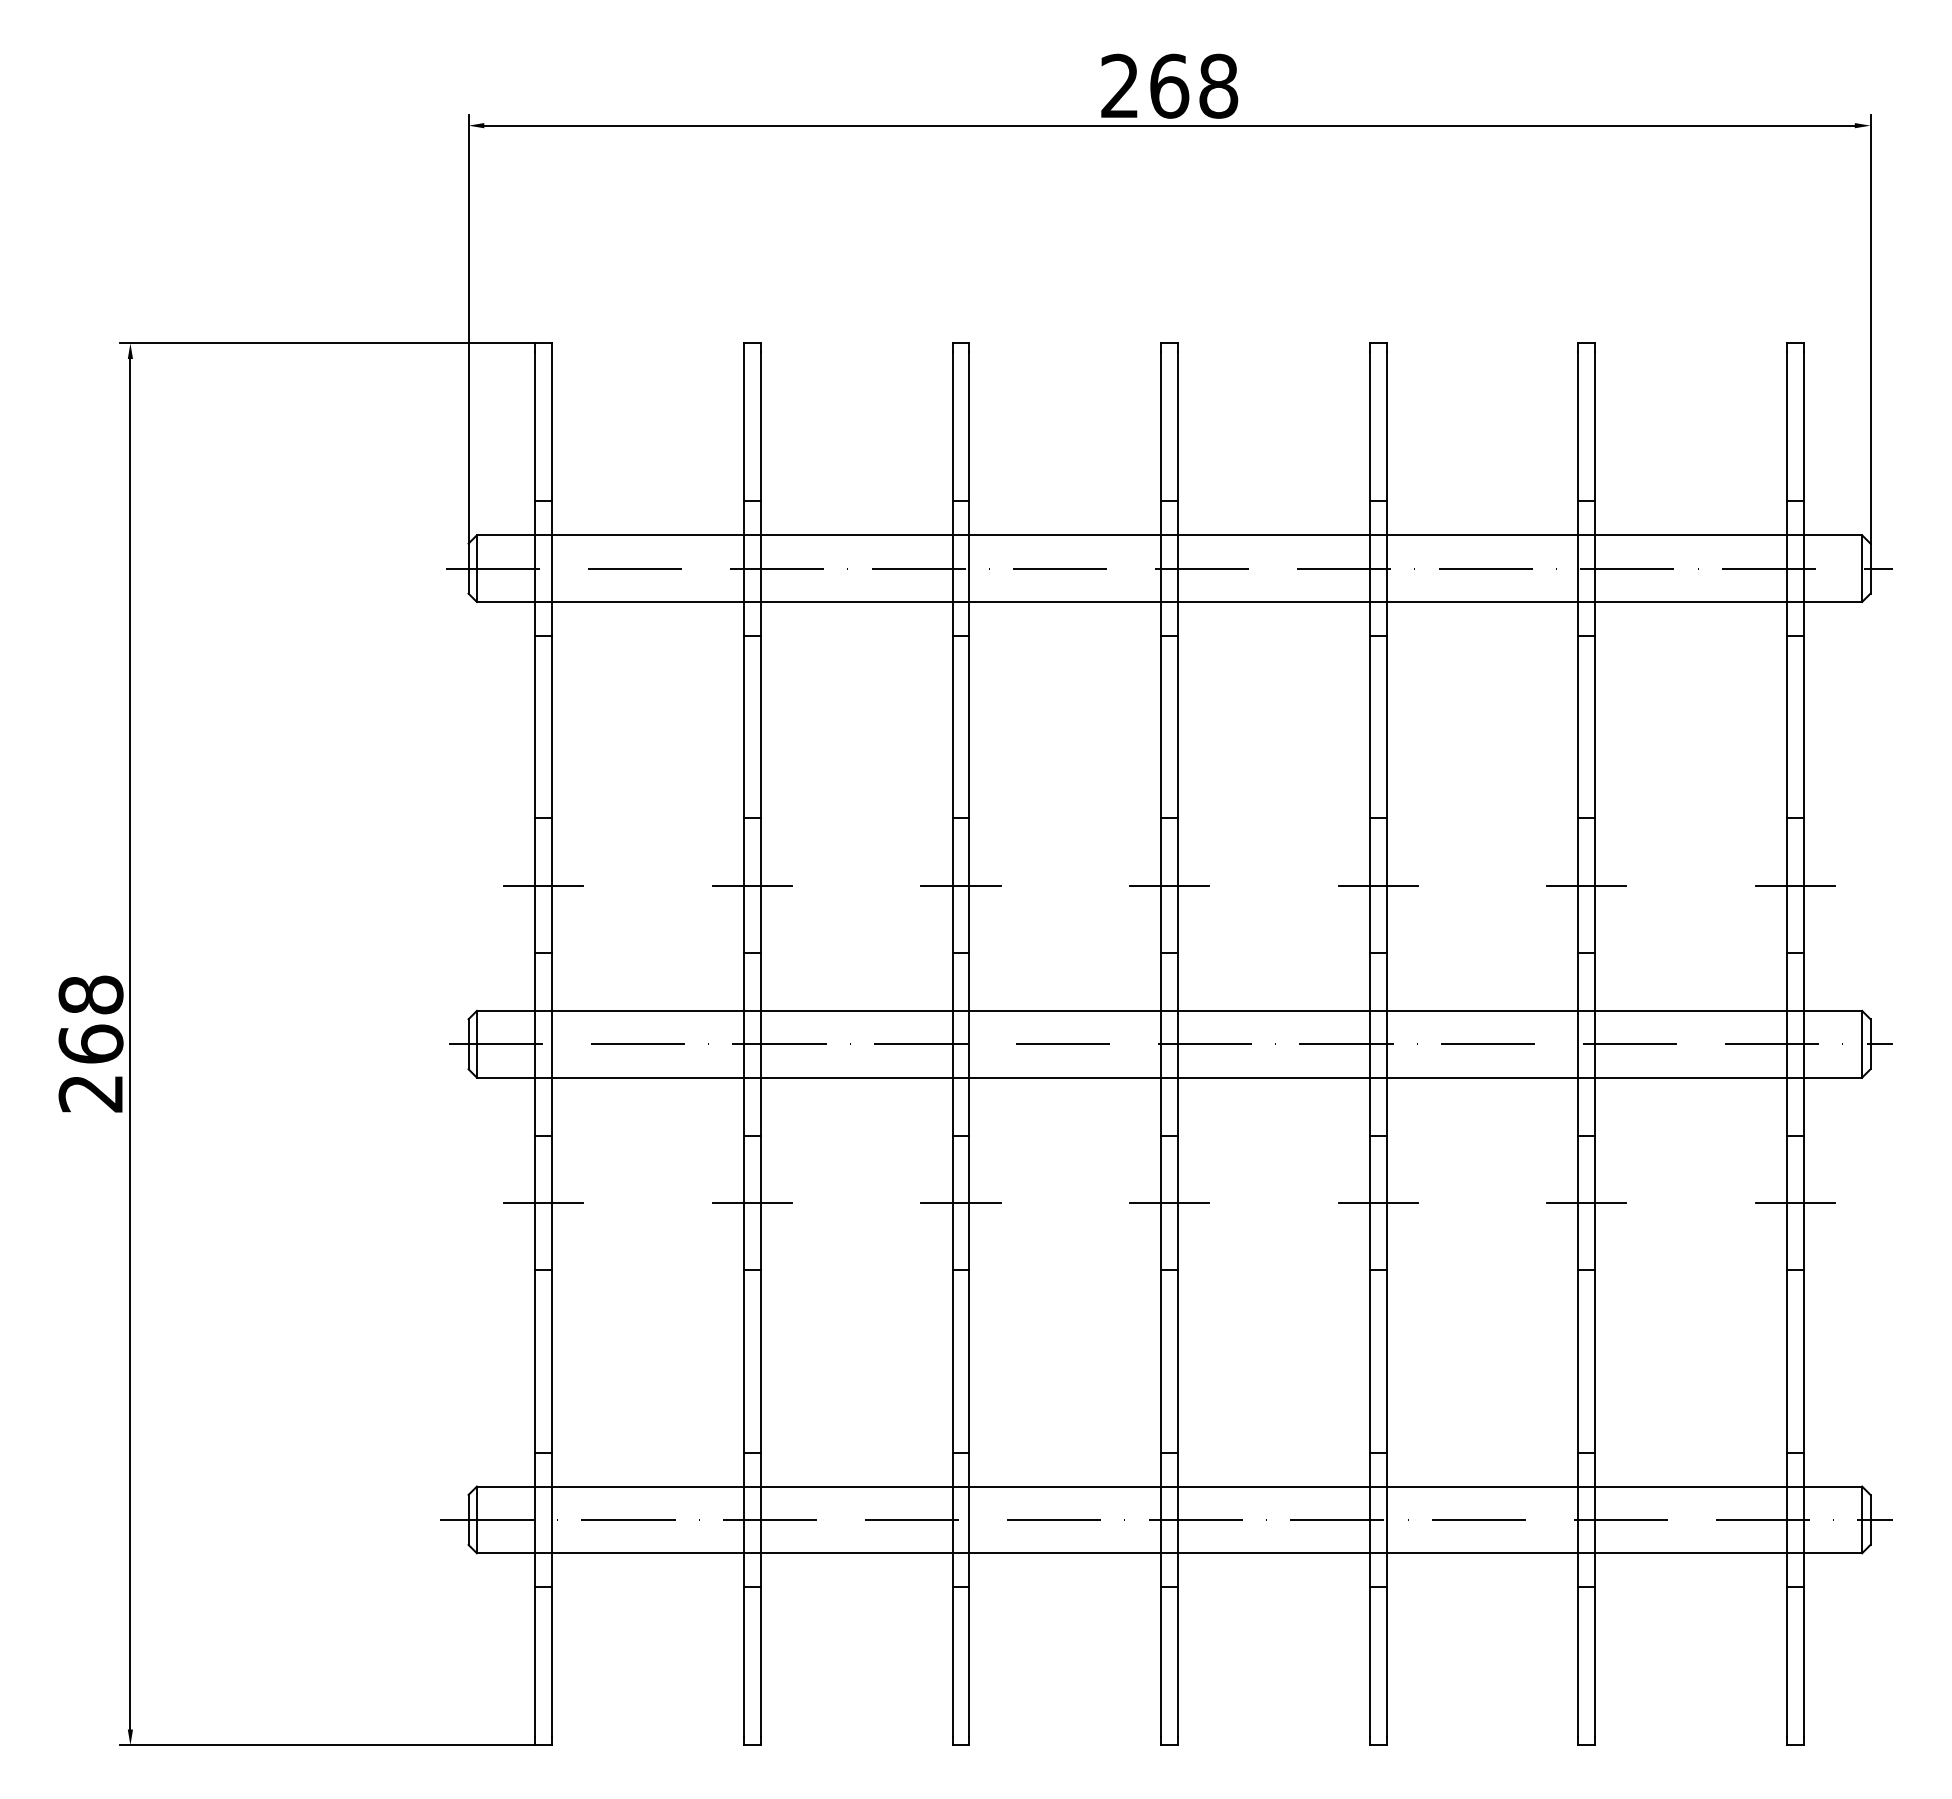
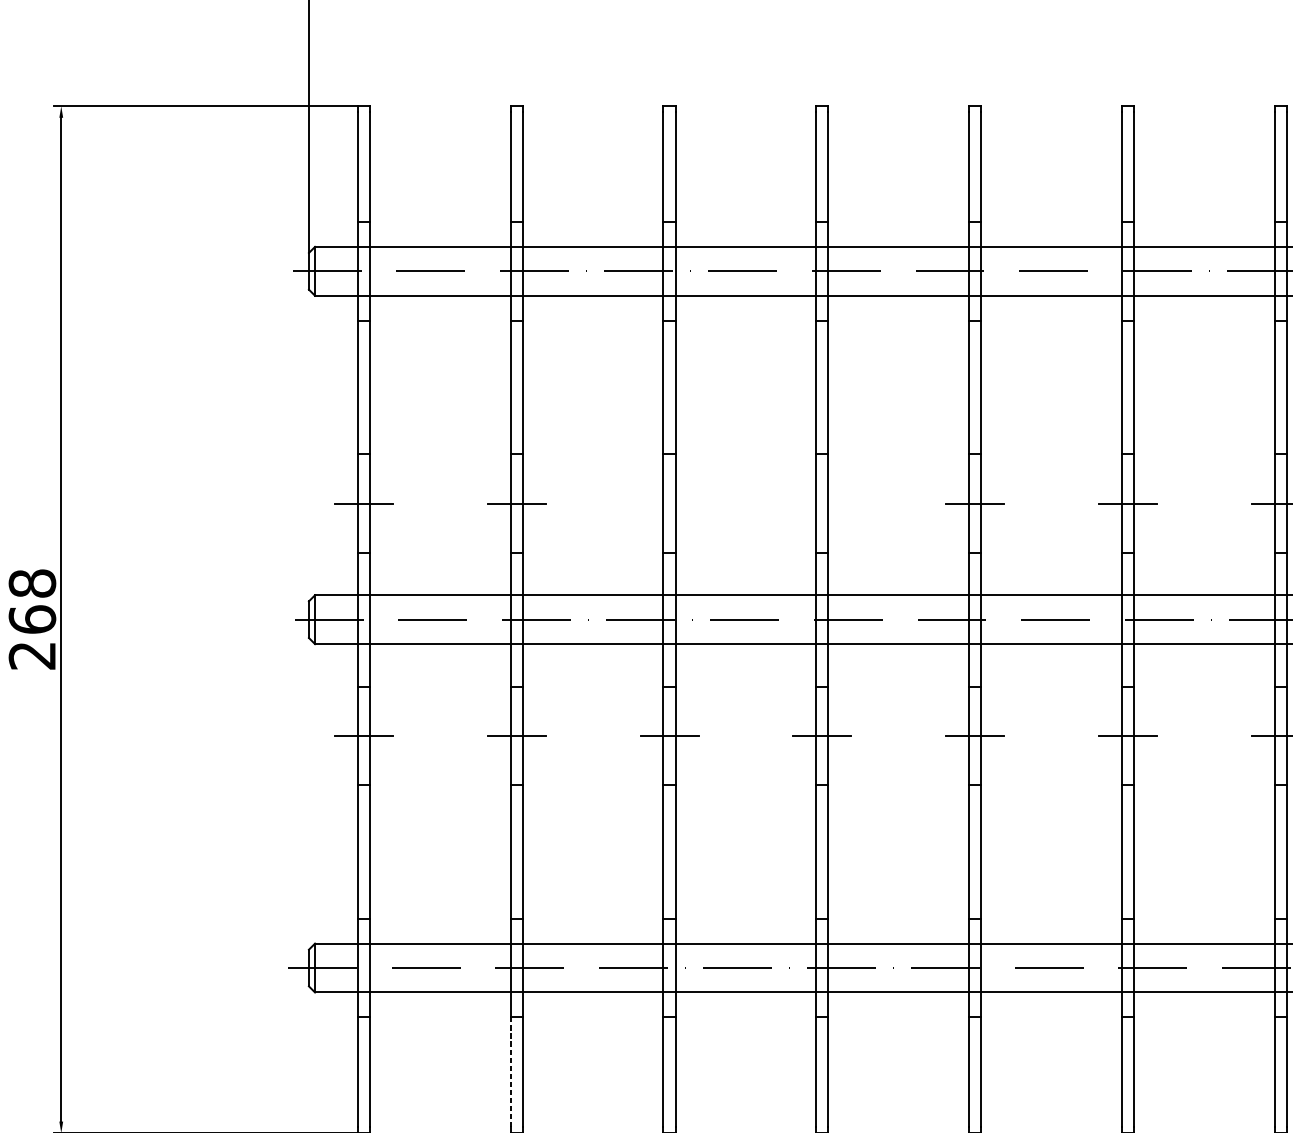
line: (960, 885) -> (669, 503), removed
line: (1169, 885) -> (822, 503), removed
line: (743, 1662) -> (510, 1072), solid -> dashed

